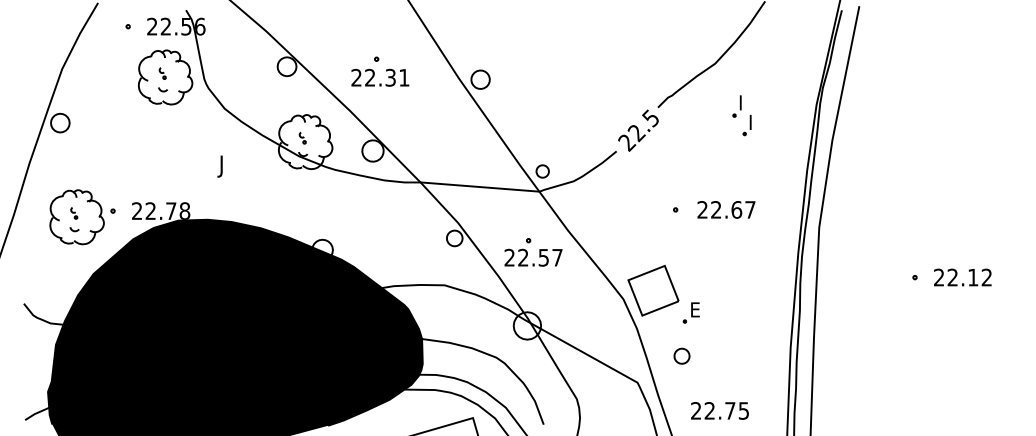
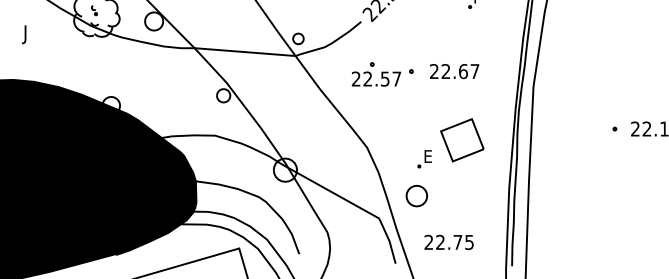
part: (533, 252) -> (376, 74), moved
part: (653, 290) -> (462, 140), moved
part: (681, 355) -> (416, 195), size x1.6

